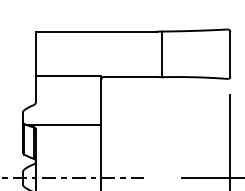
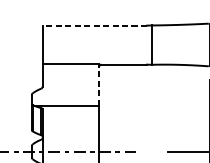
line: (96, 31) -> (94, 25), solid -> dashed
line: (101, 102) -> (99, 86), solid -> dashed

